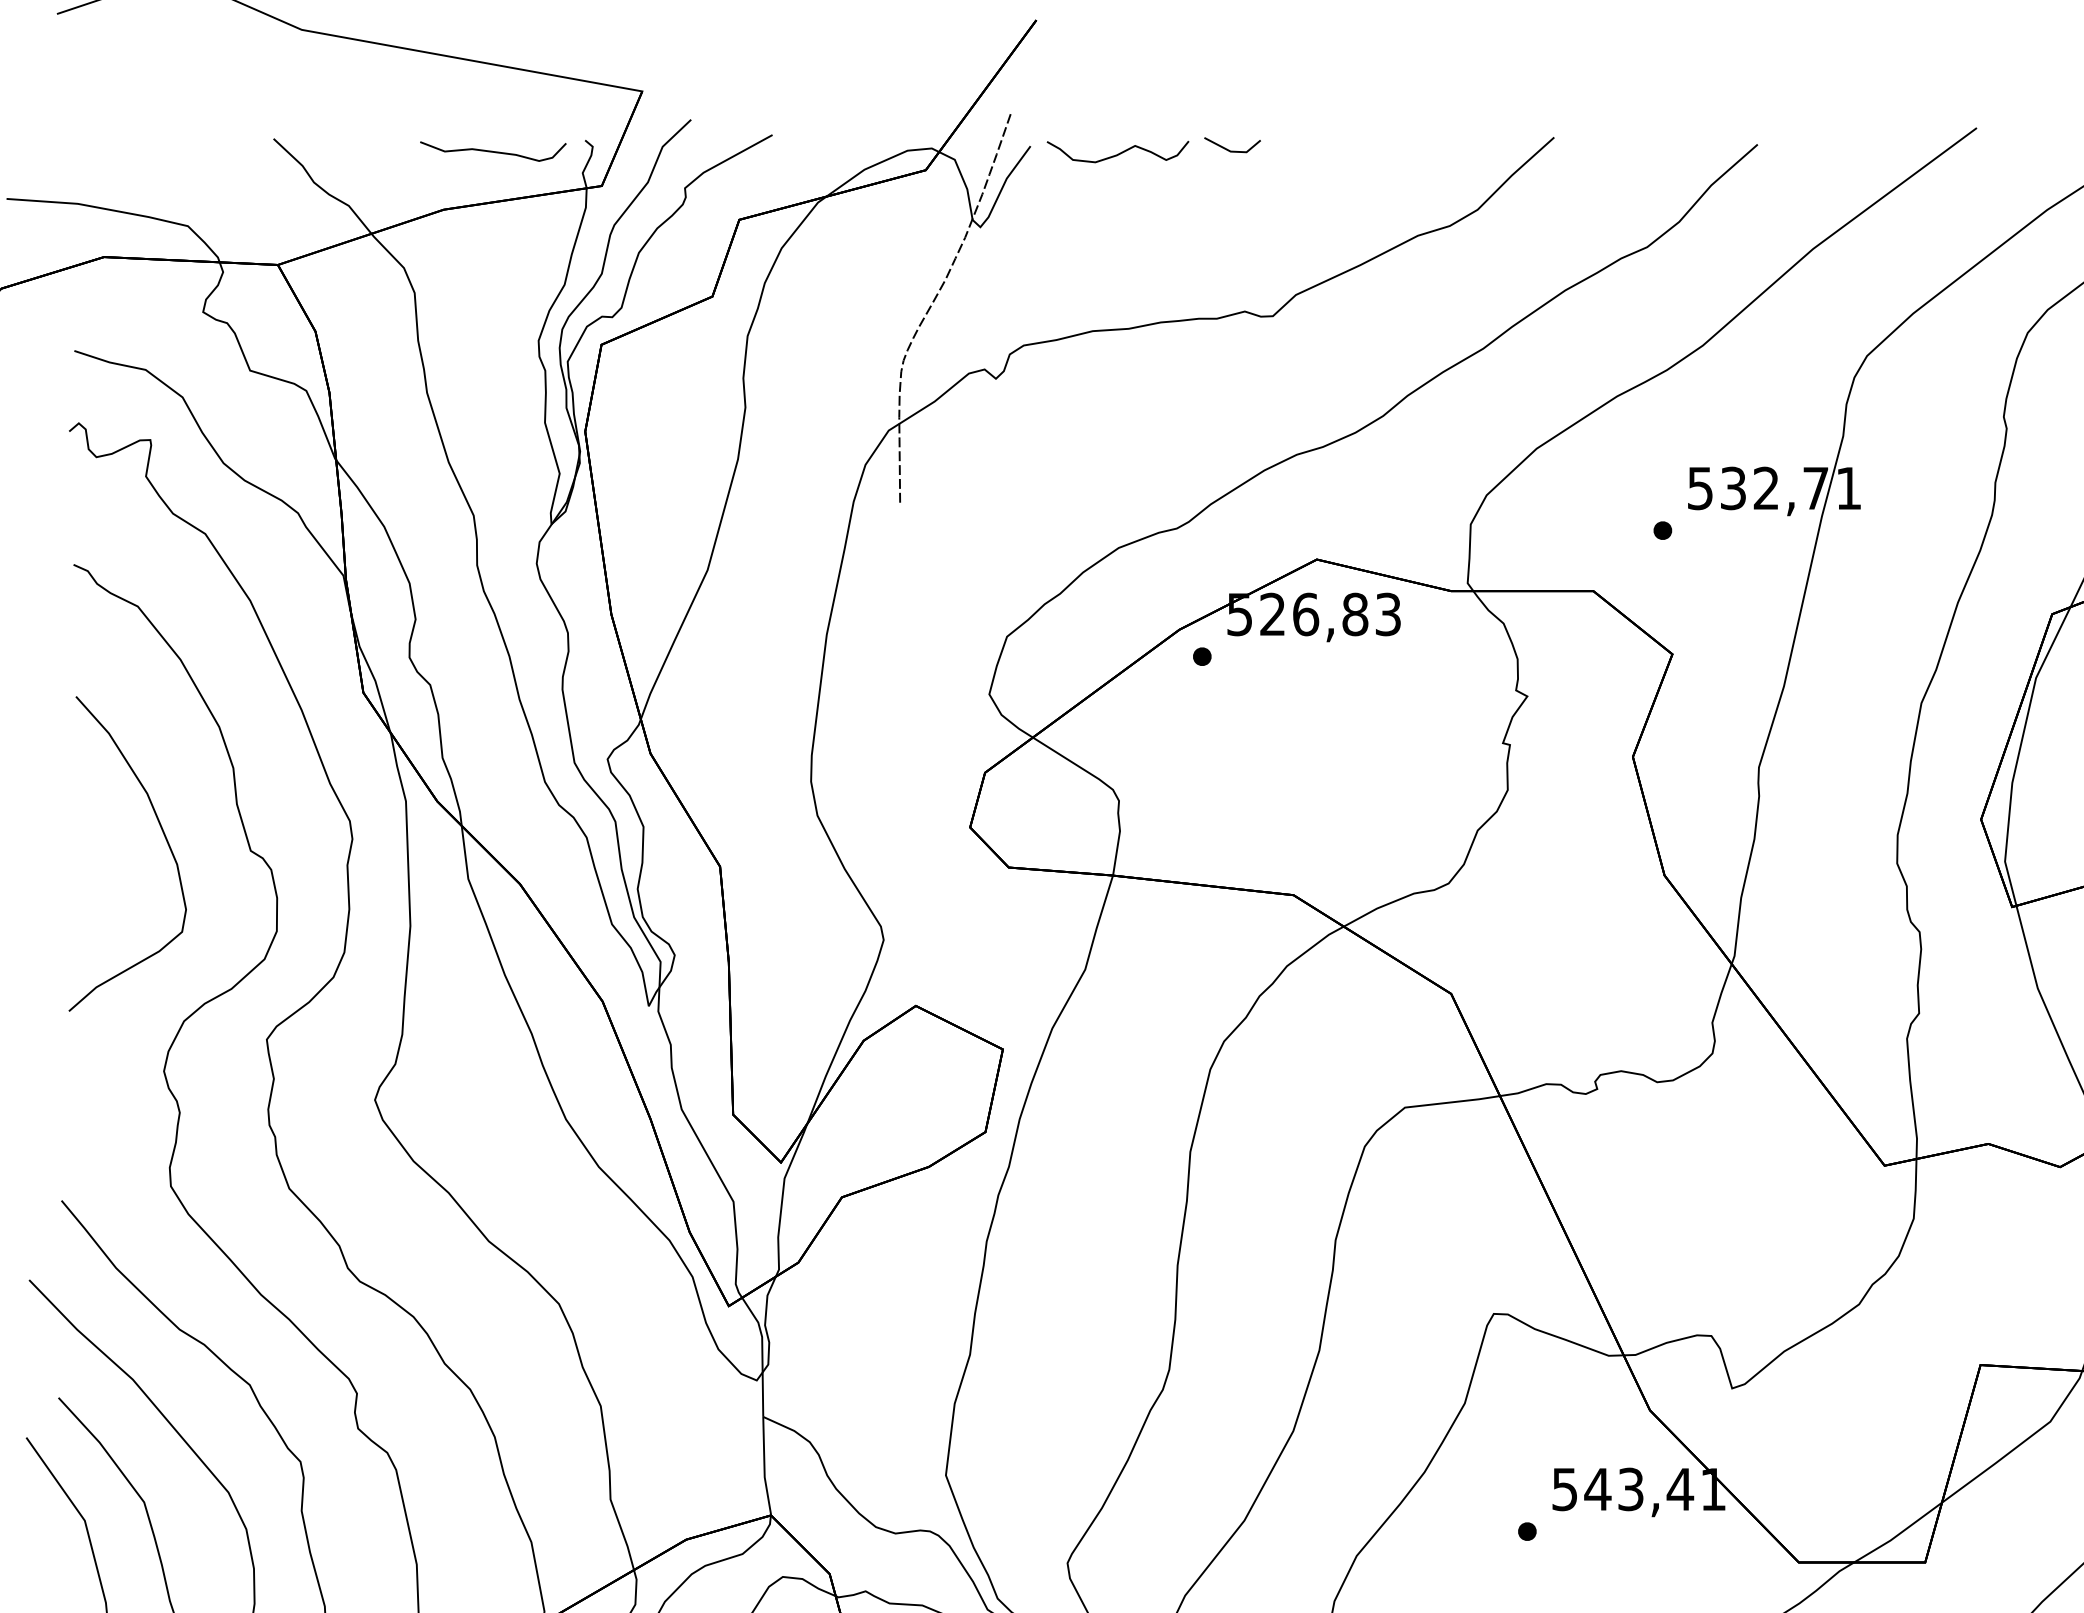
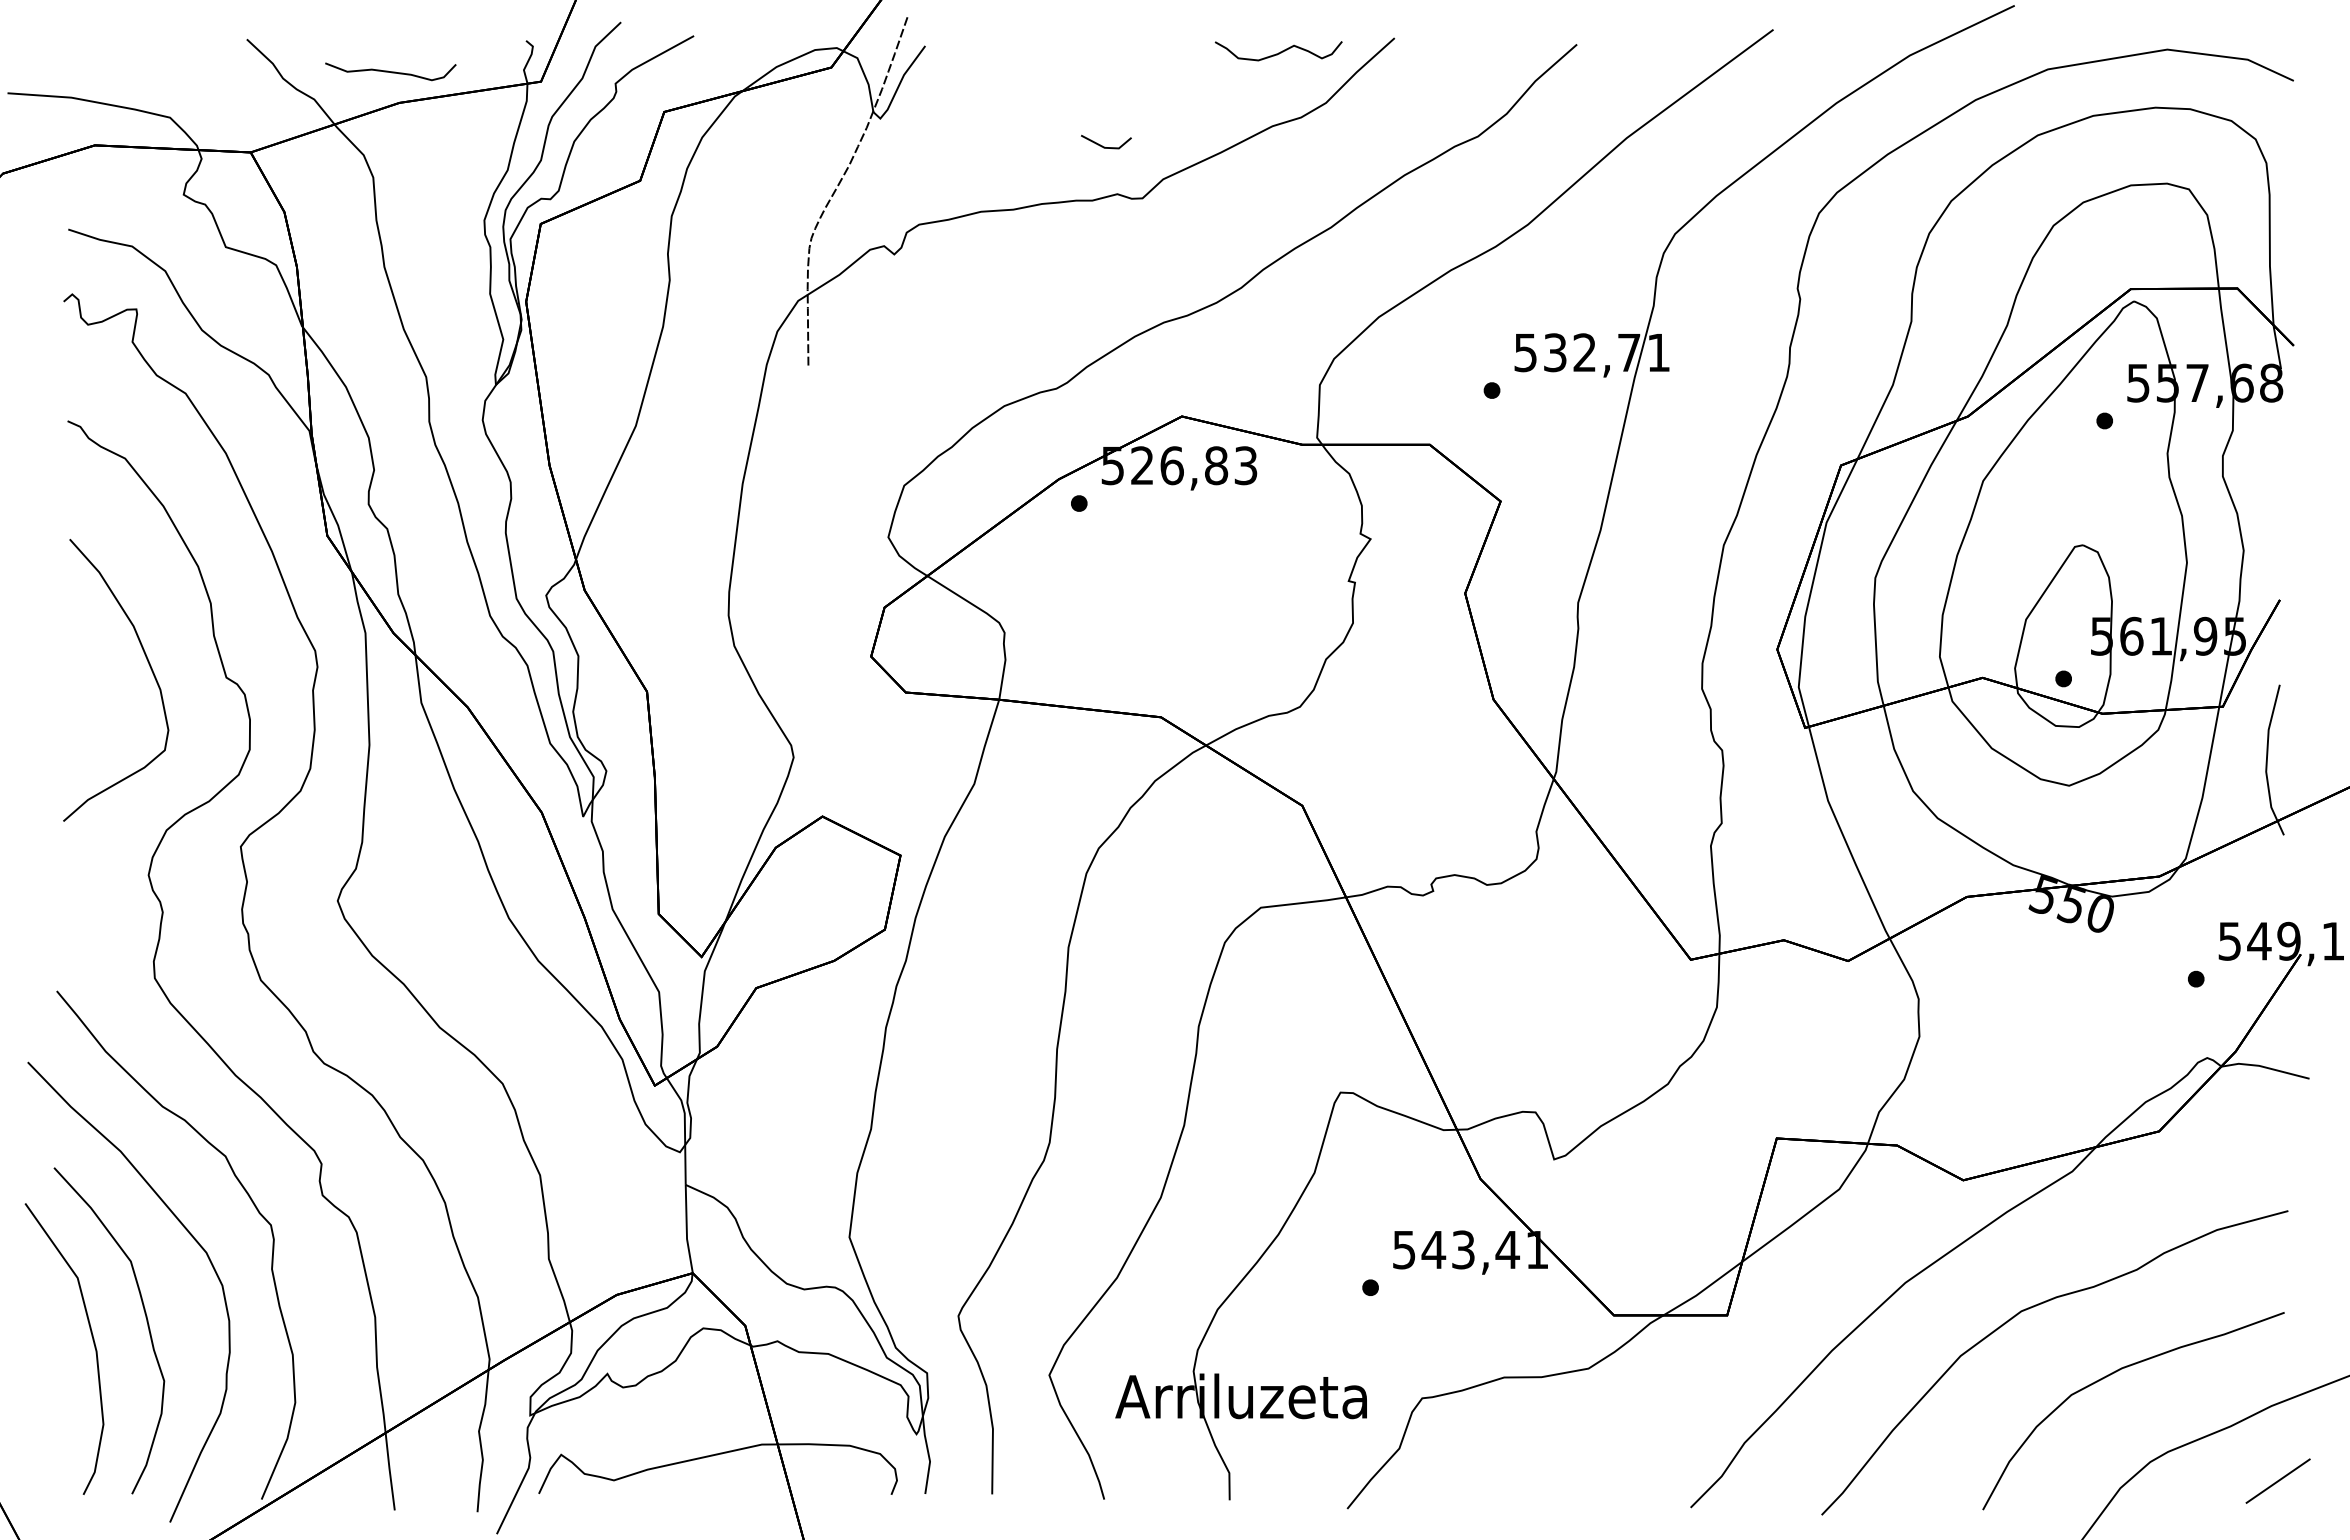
line: (1230, 150) -> (1104, 146), moved
curve: (492, 151) -> (390, 71), moved
curve: (1117, 153) -> (1278, 52), moved

